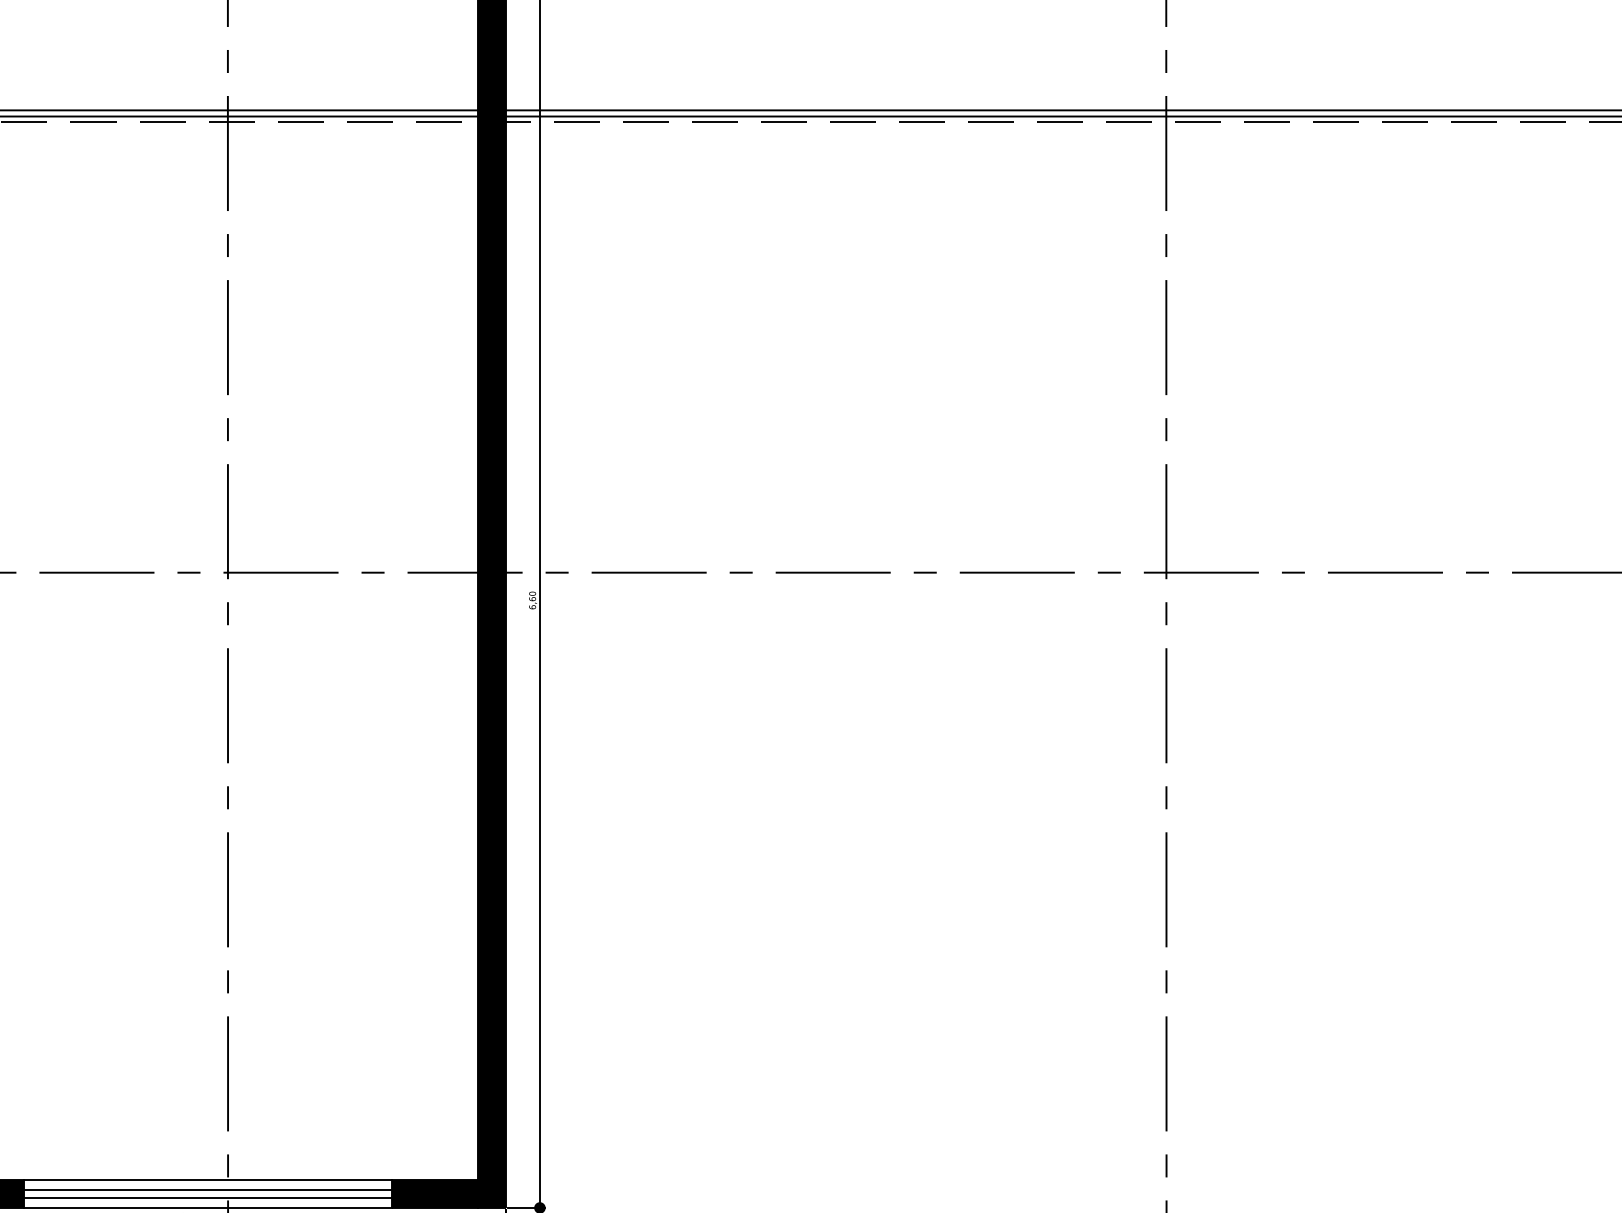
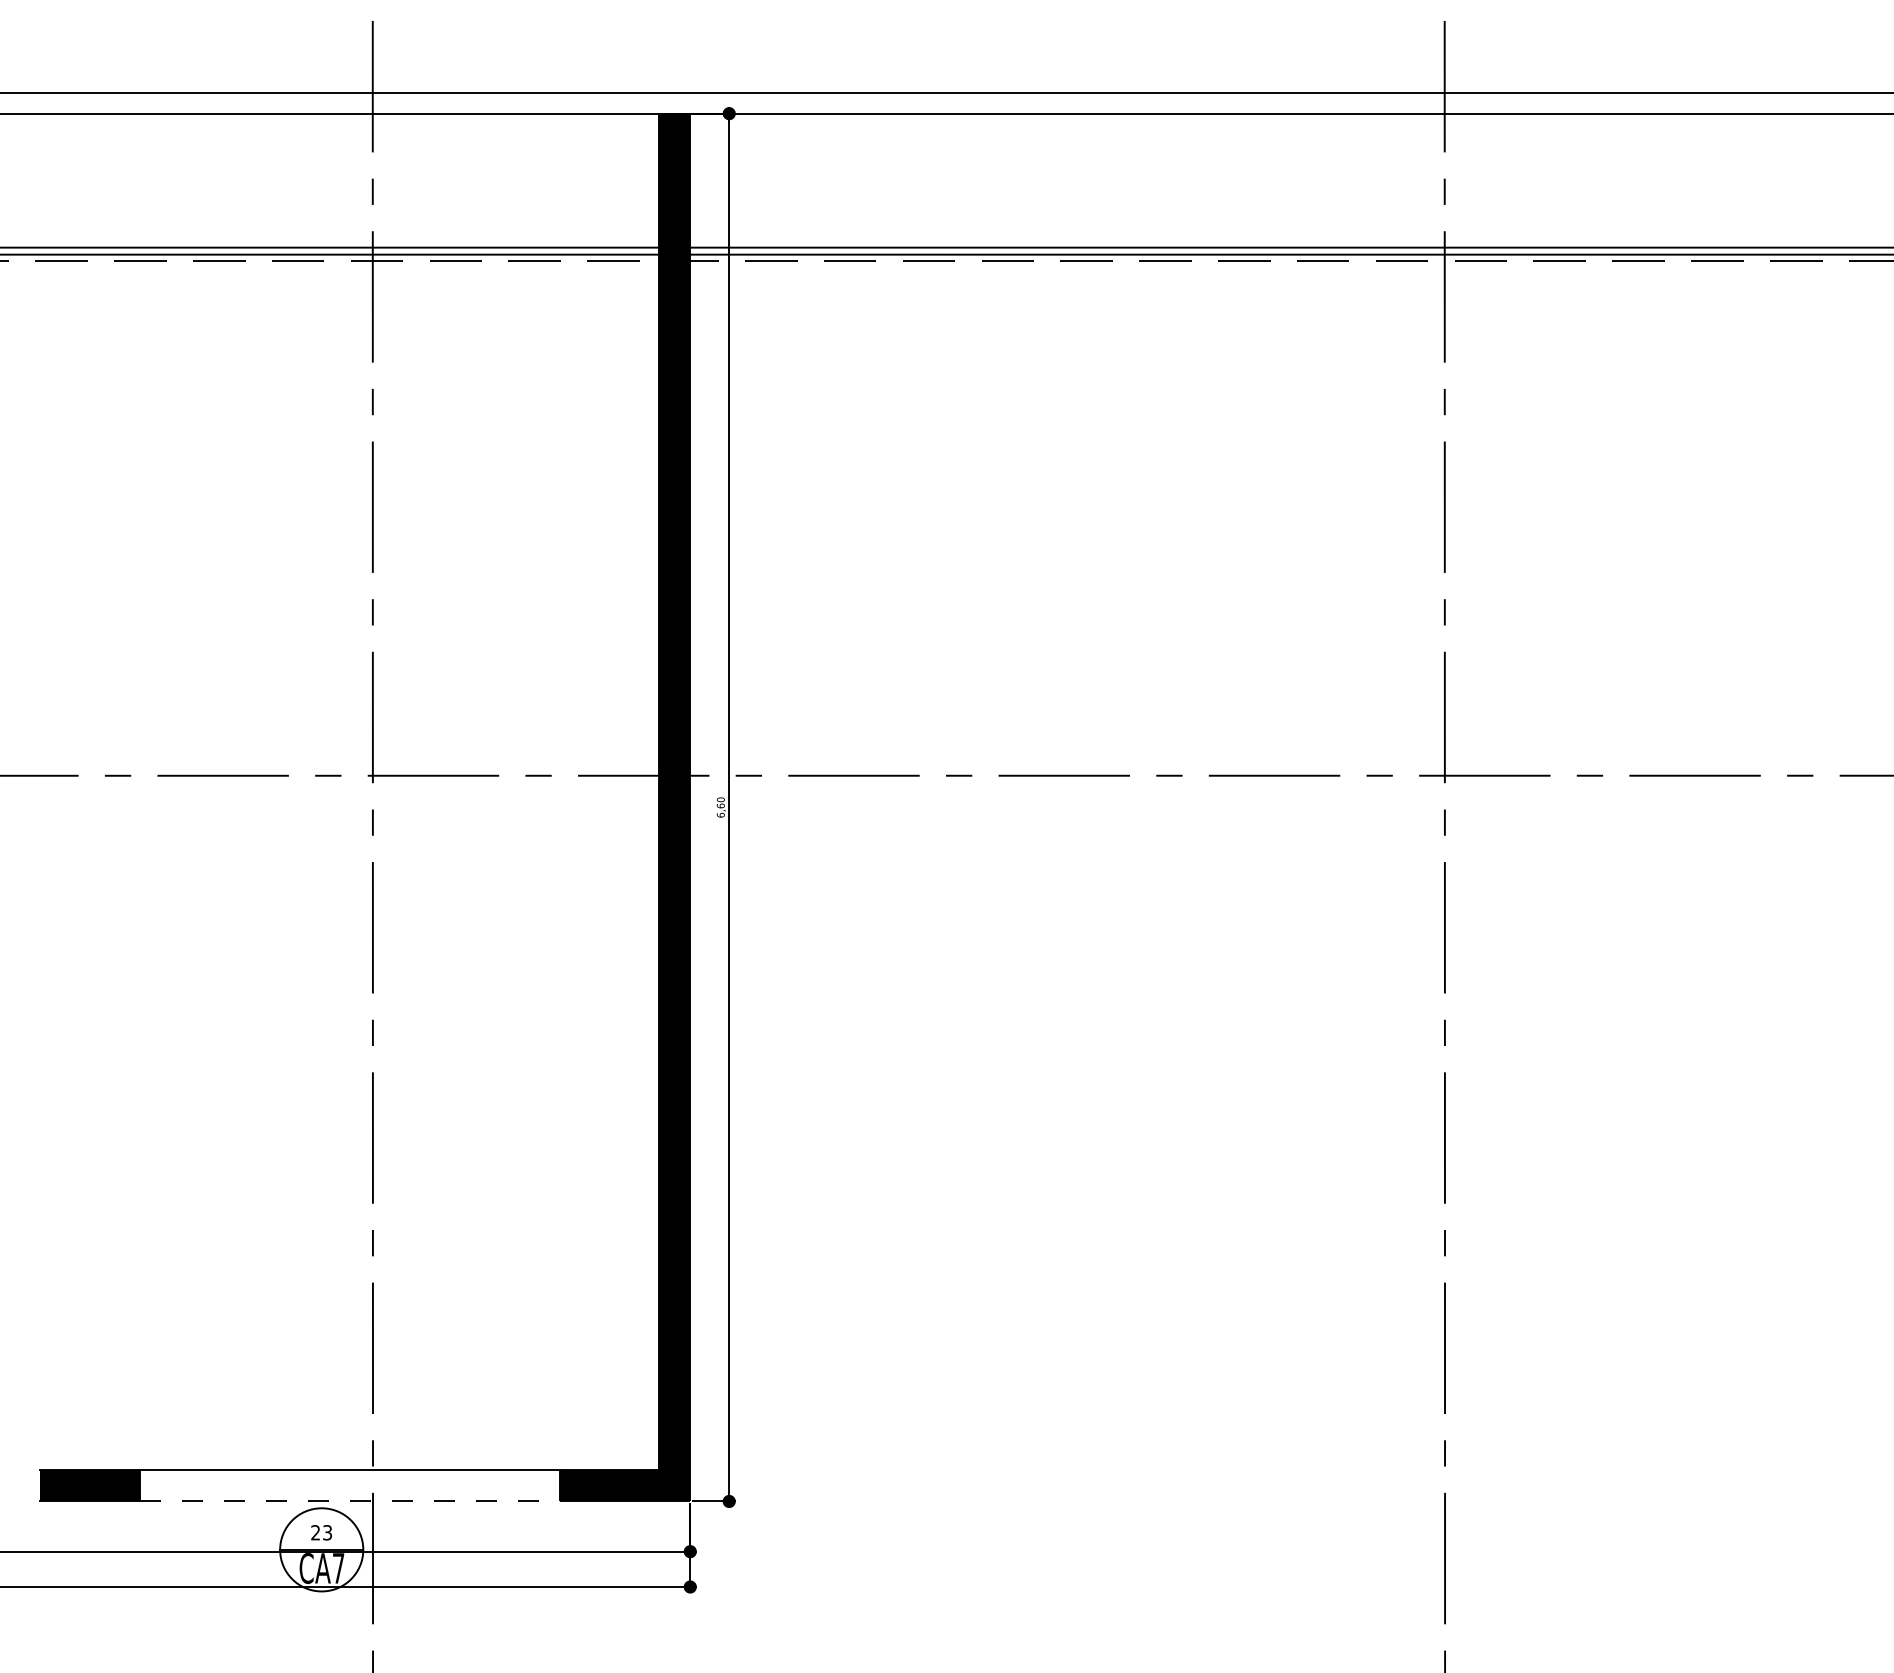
line: (207, 1190) -> (349, 1481), removed
line: (207, 1197) -> (349, 1489), removed
line: (208, 1207) -> (350, 1501), solid -> dashed

